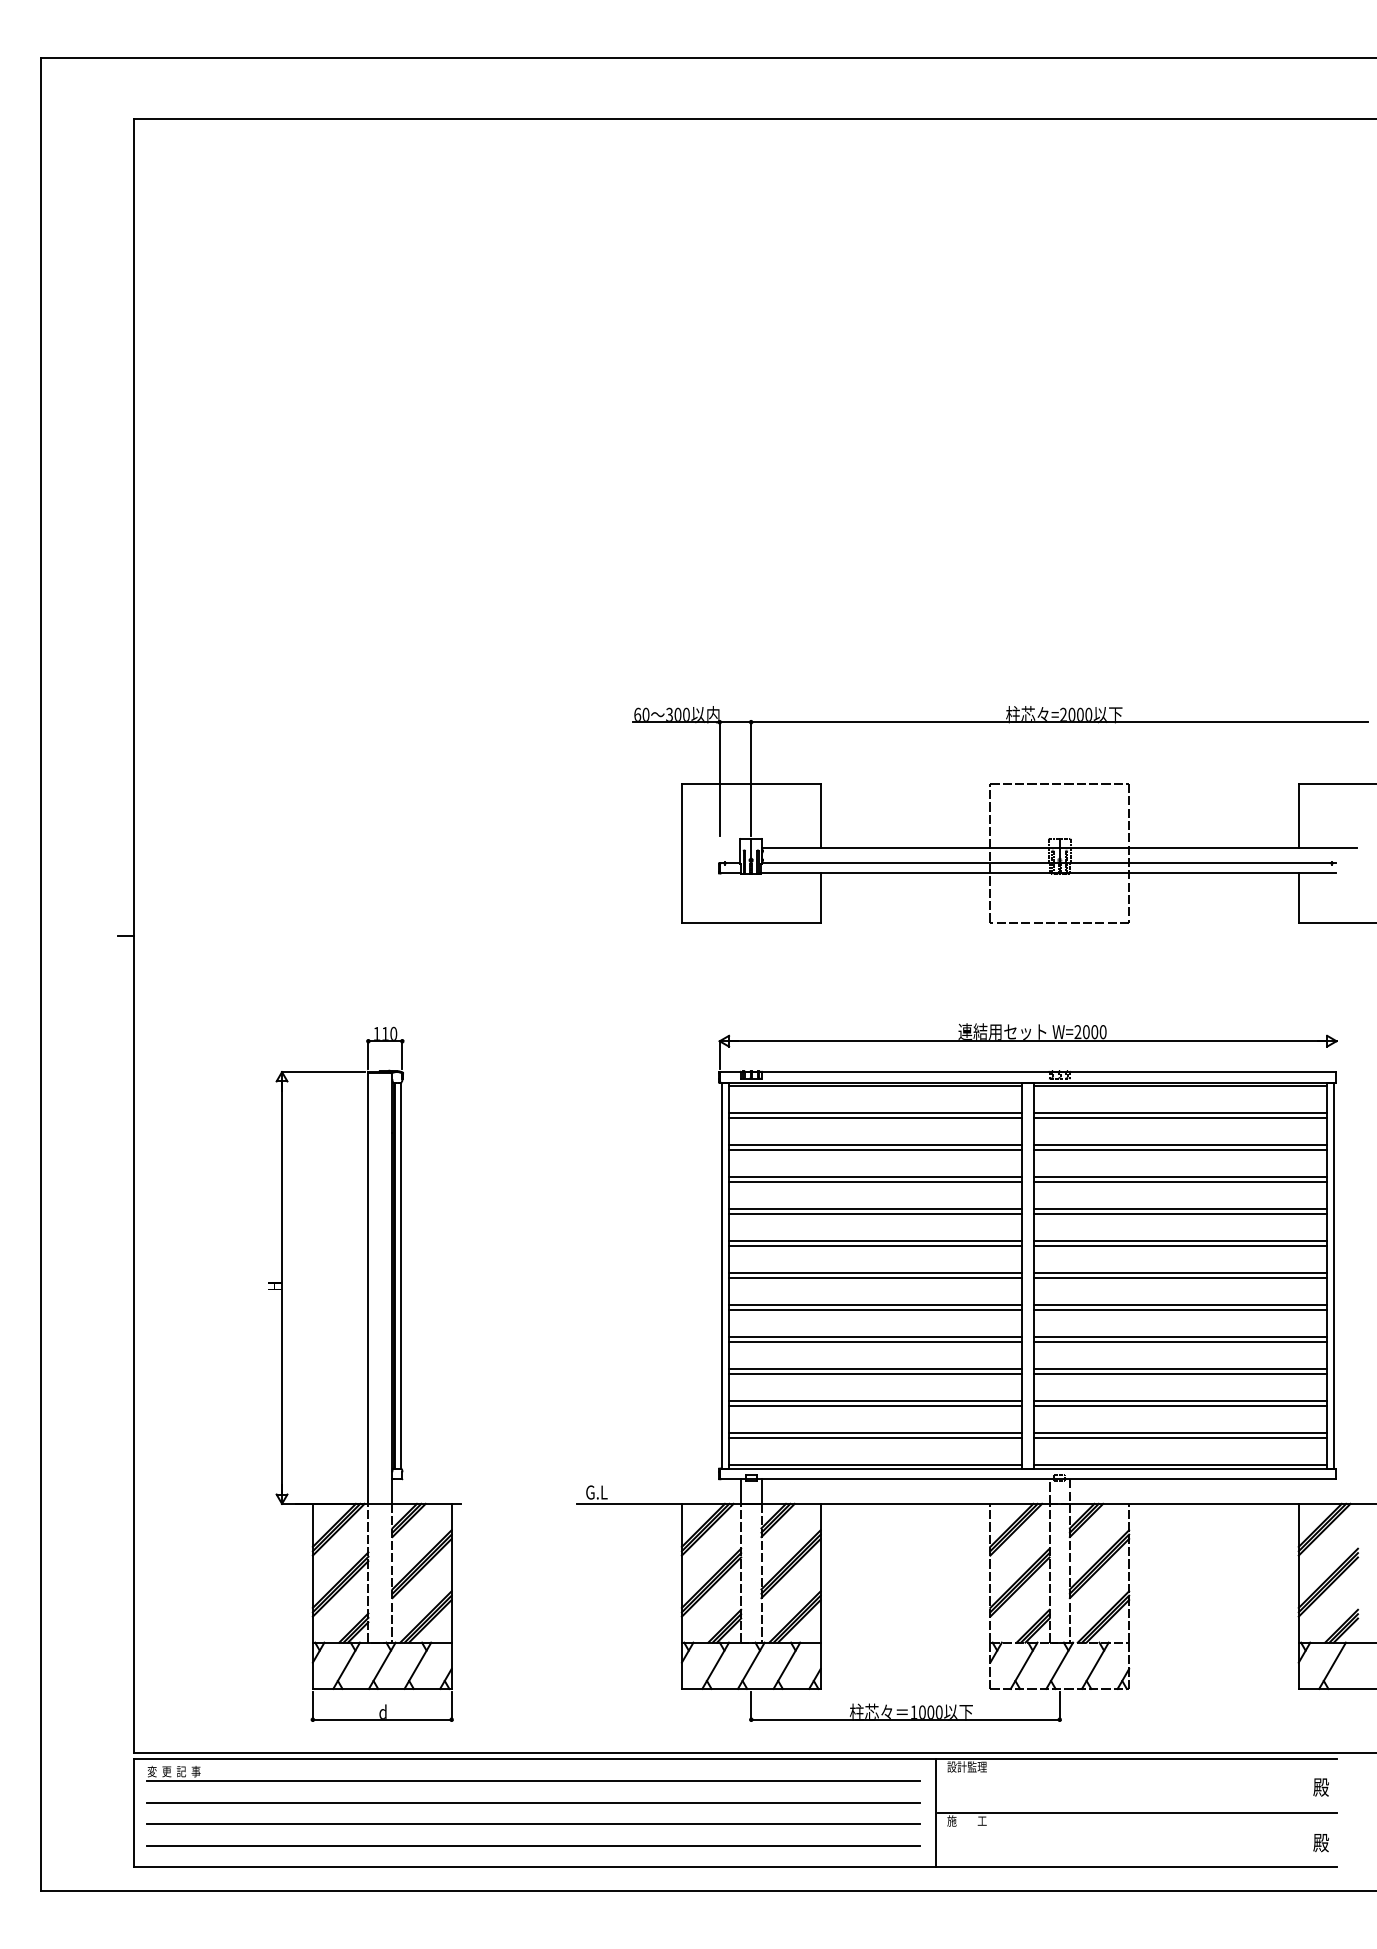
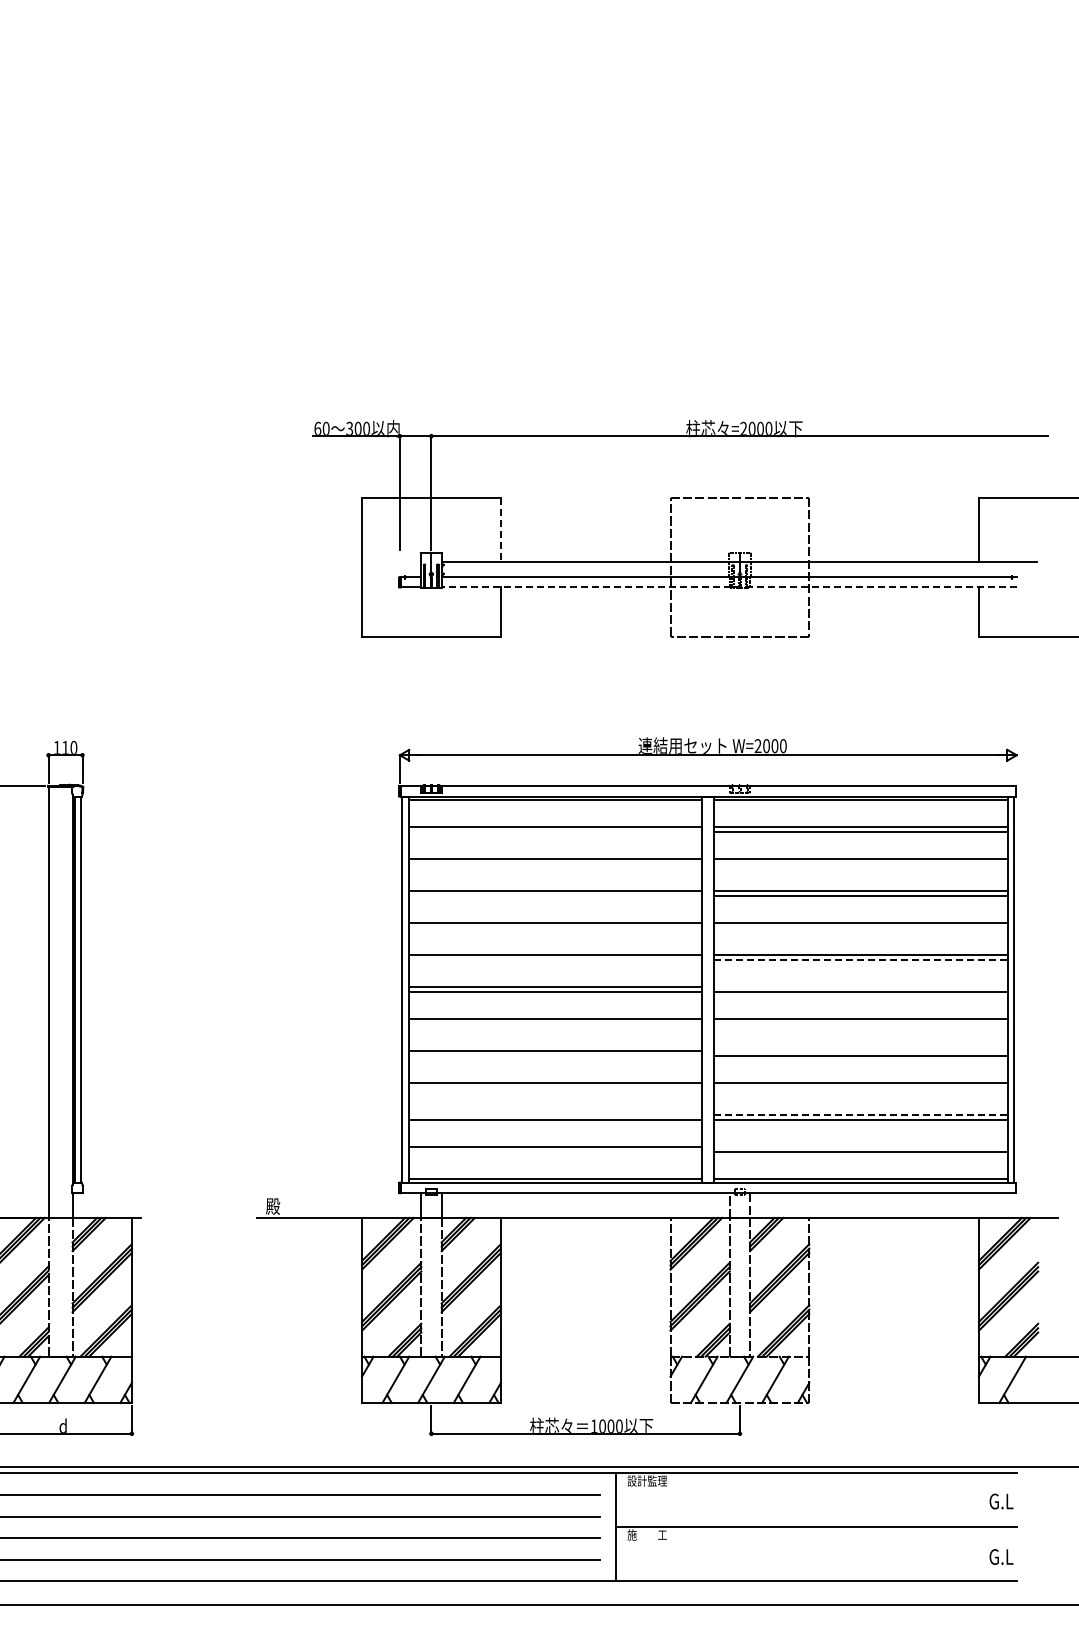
line: (820, 816) -> (500, 530), solid -> dashed
line: (1048, 873) -> (728, 587), solid -> dashed
line: (874, 1118) -> (554, 832), removed
line: (874, 1150) -> (554, 864), removed
line: (1180, 1150) -> (860, 864), removed
line: (874, 1182) -> (554, 896), removed
line: (874, 1214) -> (554, 928), removed
line: (1180, 1214) -> (860, 928), removed
line: (874, 1246) -> (554, 960), removed
line: (1180, 1246) -> (860, 960), solid -> dashed
line: (1180, 1273) -> (860, 987), removed
line: (874, 1310) -> (554, 1024), removed
line: (1180, 1310) -> (860, 1024), removed
line: (1180, 1337) -> (860, 1051), removed
line: (874, 1342) -> (554, 1056), removed
line: (874, 1374) -> (554, 1088), removed
line: (1180, 1374) -> (860, 1088), removed
line: (874, 1401) -> (554, 1115), removed
line: (1180, 1401) -> (860, 1115), solid -> dashed
line: (1180, 1433) -> (860, 1147), removed
line: (874, 1438) -> (554, 1152), removed
text: (596, 1492) -> (276, 1206), G.L -> 殿
text: (1321, 1787) -> (1001, 1501), 殿 -> G.L
text: (1321, 1843) -> (1001, 1557), 殿 -> G.L

